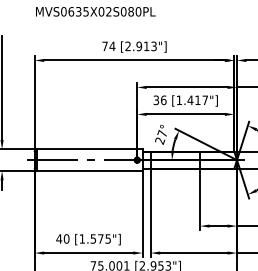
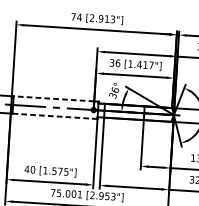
text: (161, 137) -> (114, 93), 27° -> 36°
line: (86, 149) -> (53, 98), solid -> dashed
line: (87, 170) -> (53, 115), solid -> dashed

